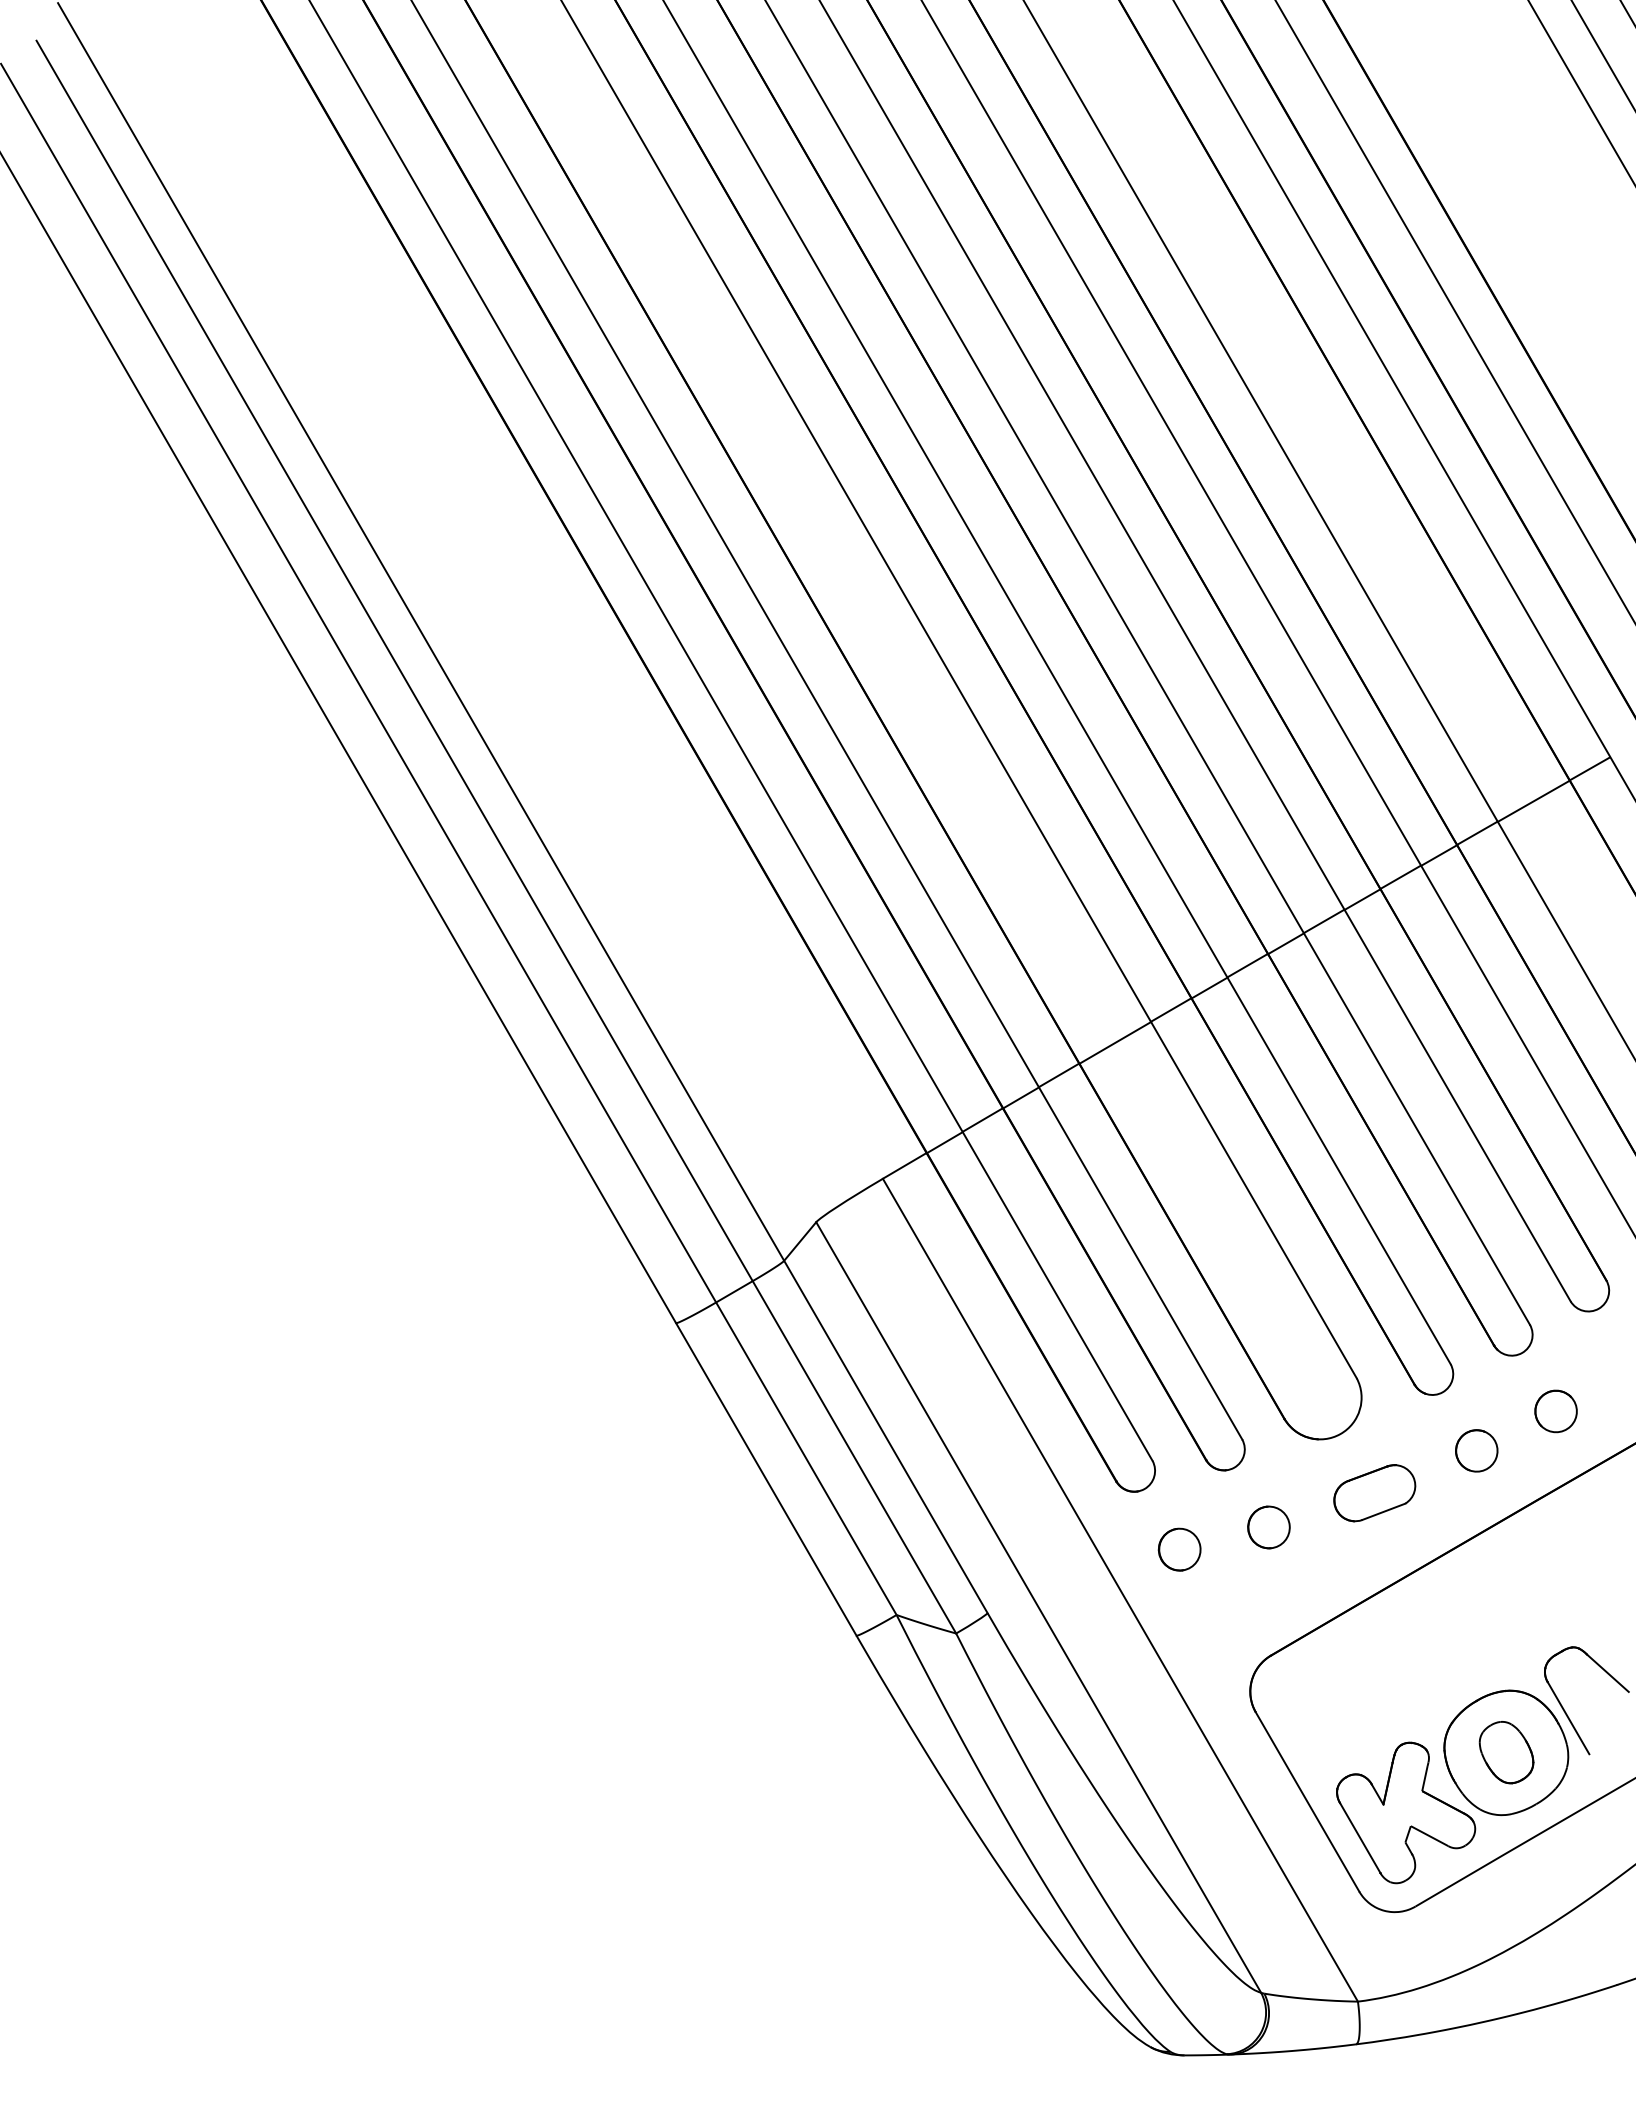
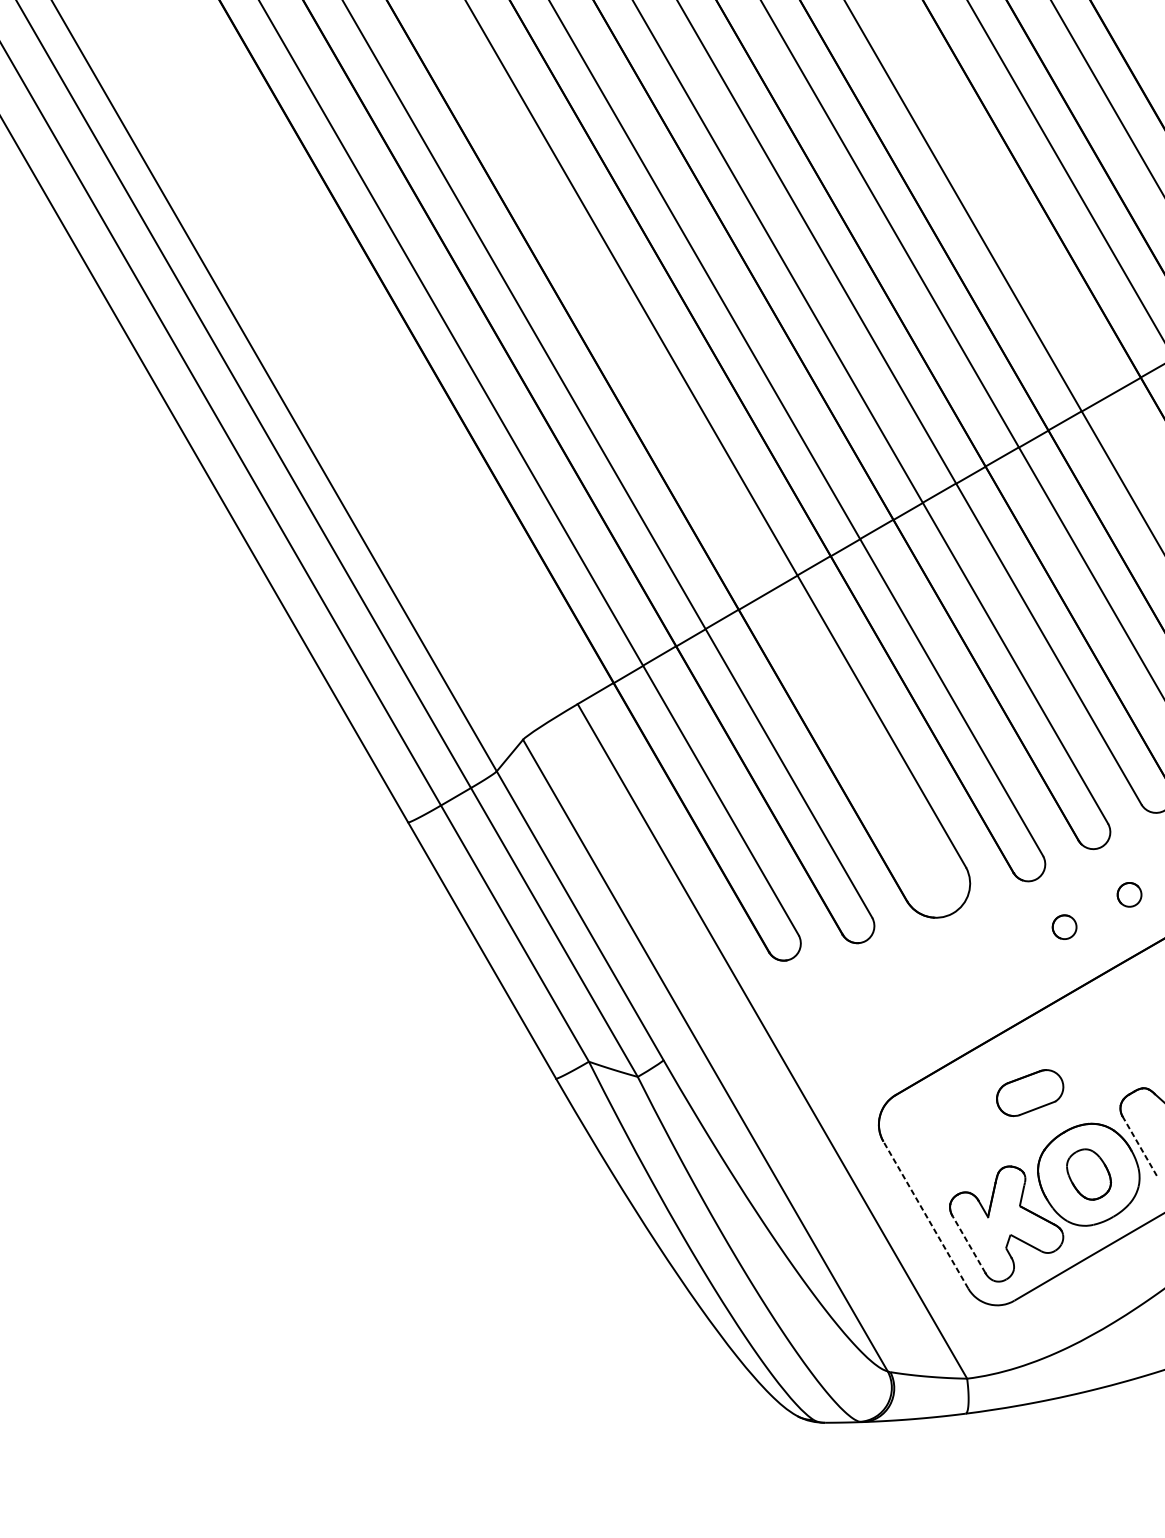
part: (1555, 1411) -> (1129, 894), size x0.7
part: (1476, 1450) -> (1064, 926), size x0.7
part: (1374, 1493) -> (1029, 1093), moved
part: (1268, 1527) -> (893, 990), removed
part: (1179, 1549) -> (820, 1008), removed
line: (1568, 1717) -> (1139, 1145), solid -> dashed
line: (1307, 1801) -> (925, 1214), solid -> dashed
line: (1360, 1838) -> (969, 1244), solid -> dashed

